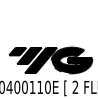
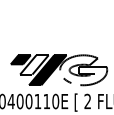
fill: (29, 55) -> (34, 64), removed
fill: (71, 60) -> (83, 70), removed

